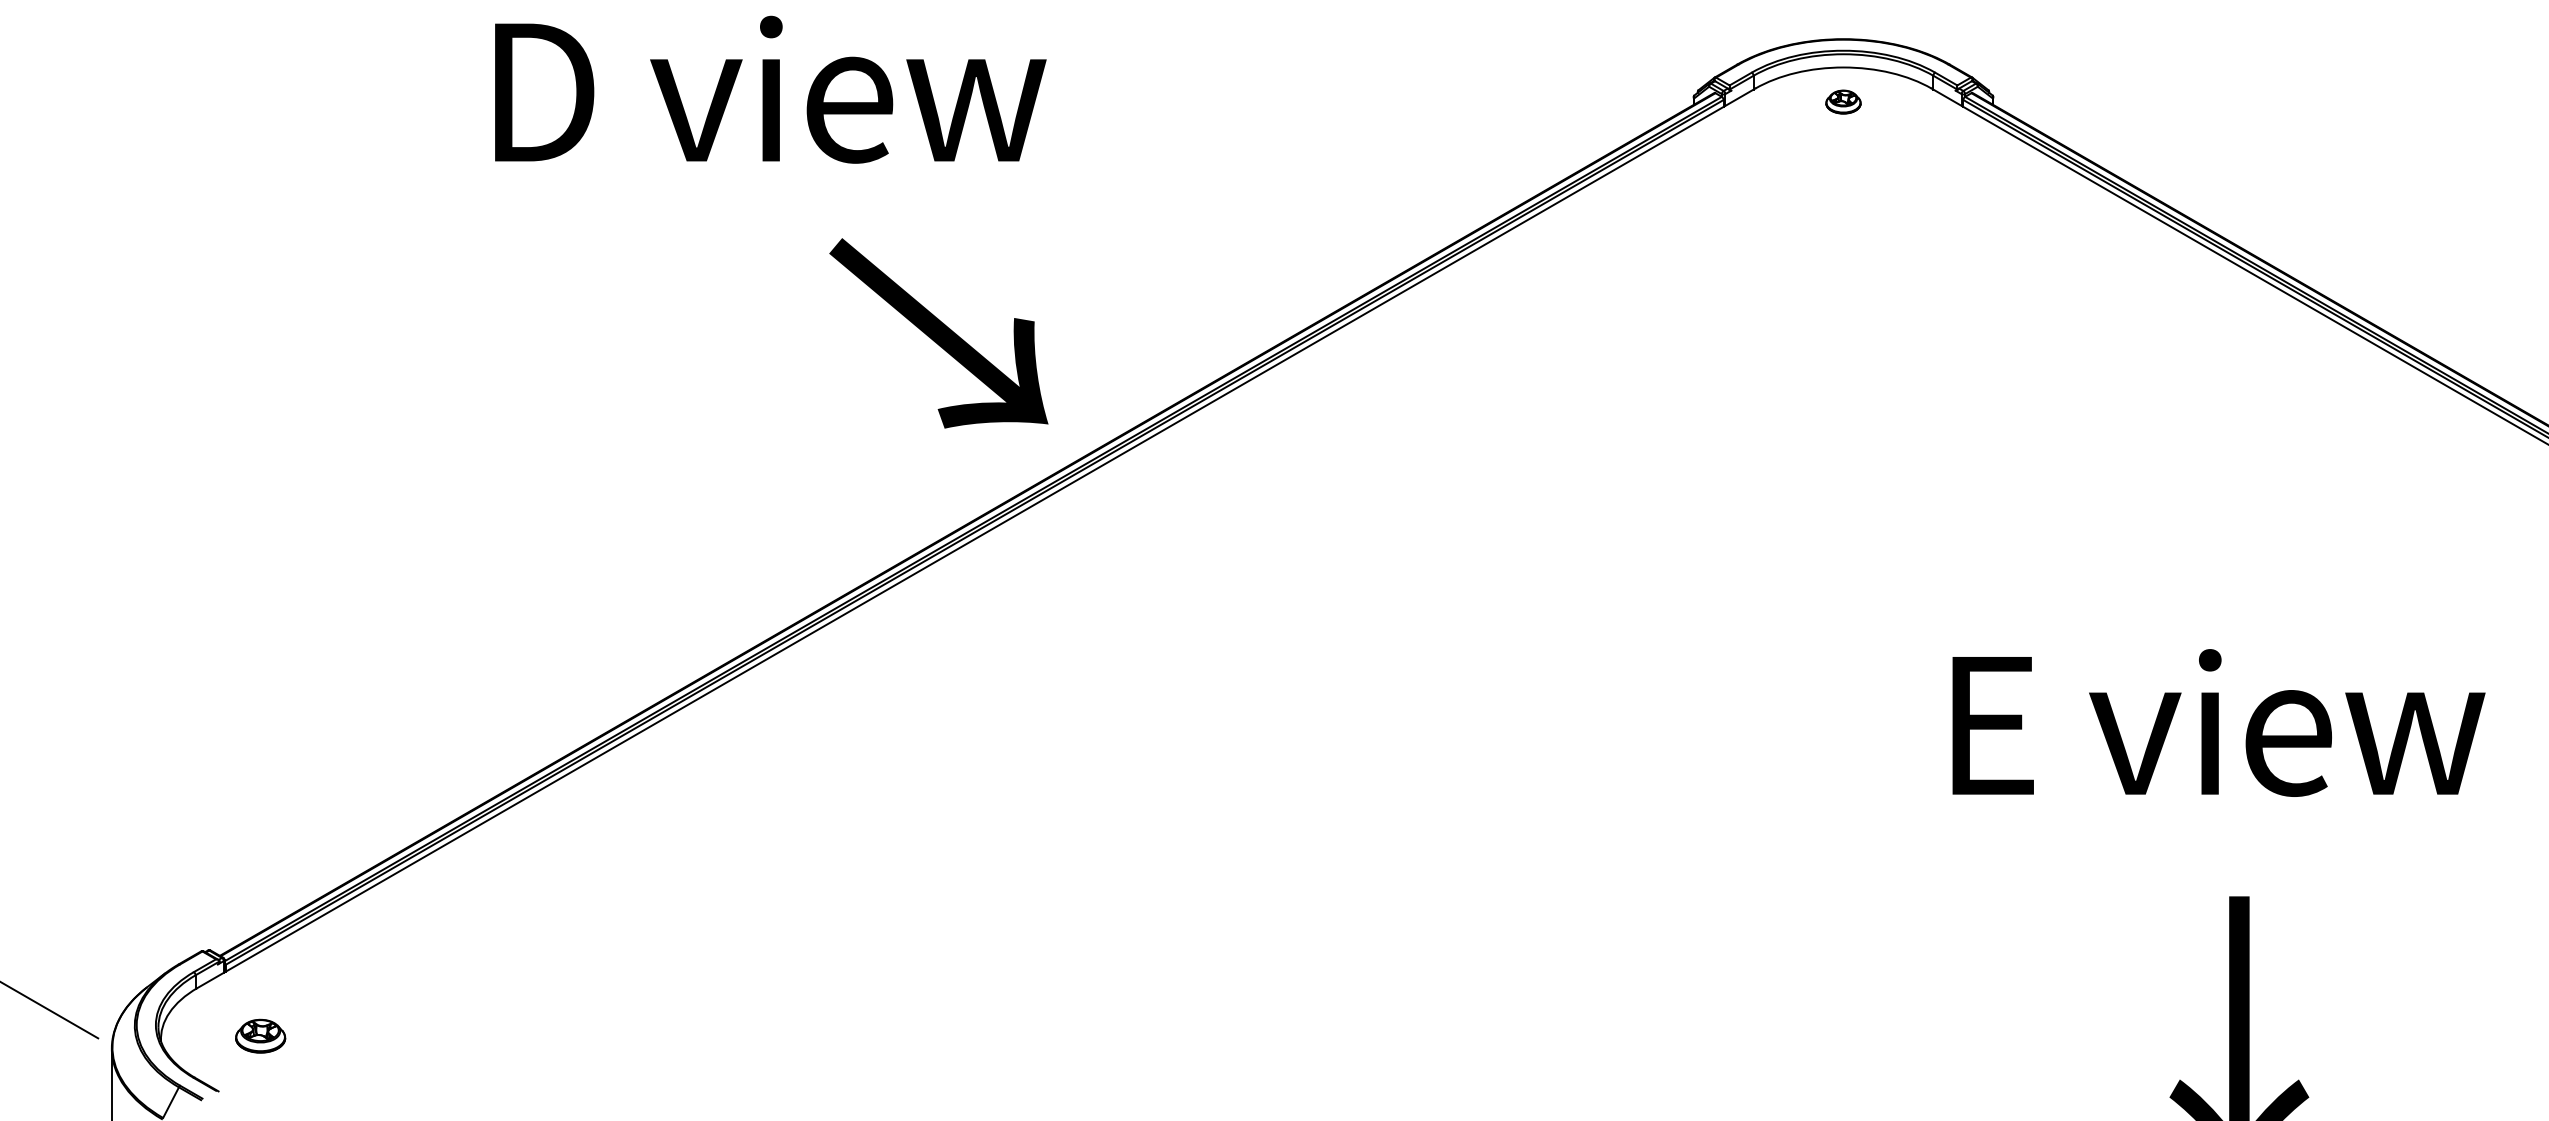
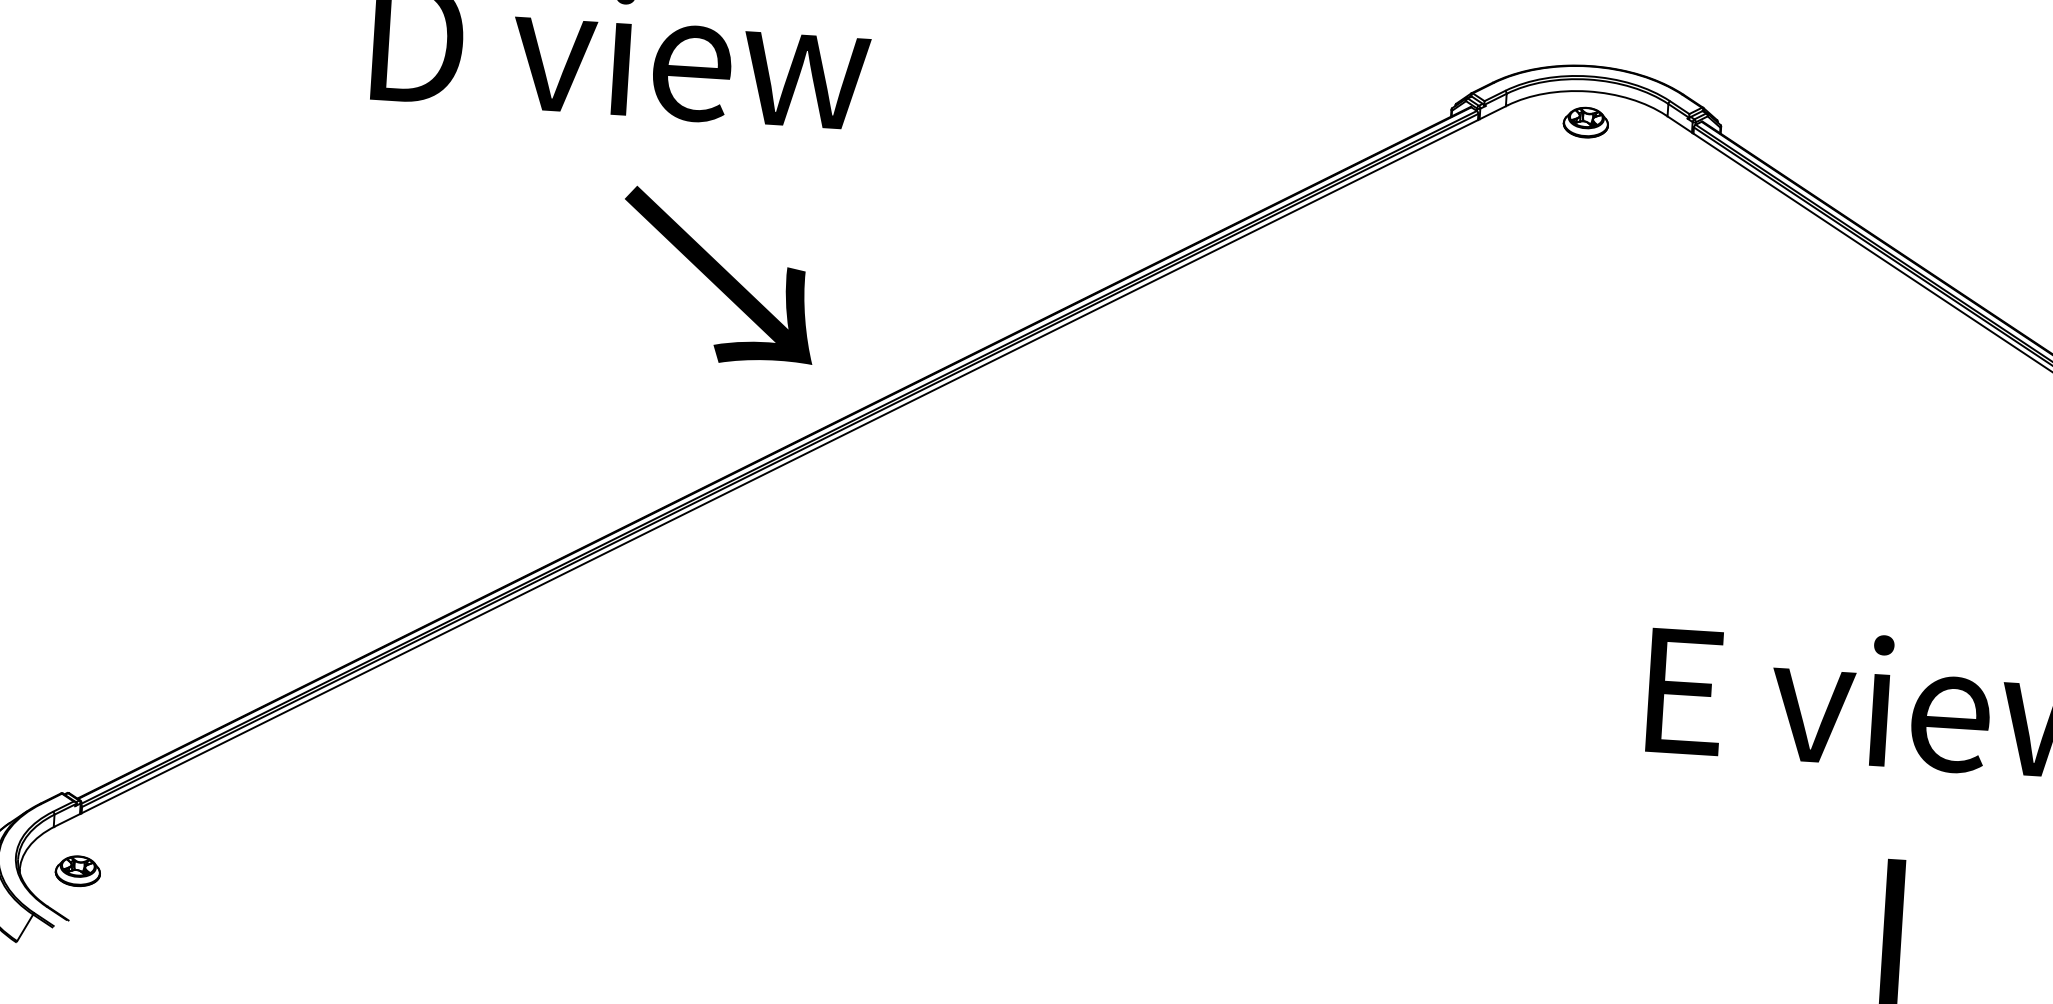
part: (1843, 101) -> (1586, 122), size x1.43
text: (938, 333) -> (718, 276), moved
part: (260, 1035) -> (77, 870), moved

